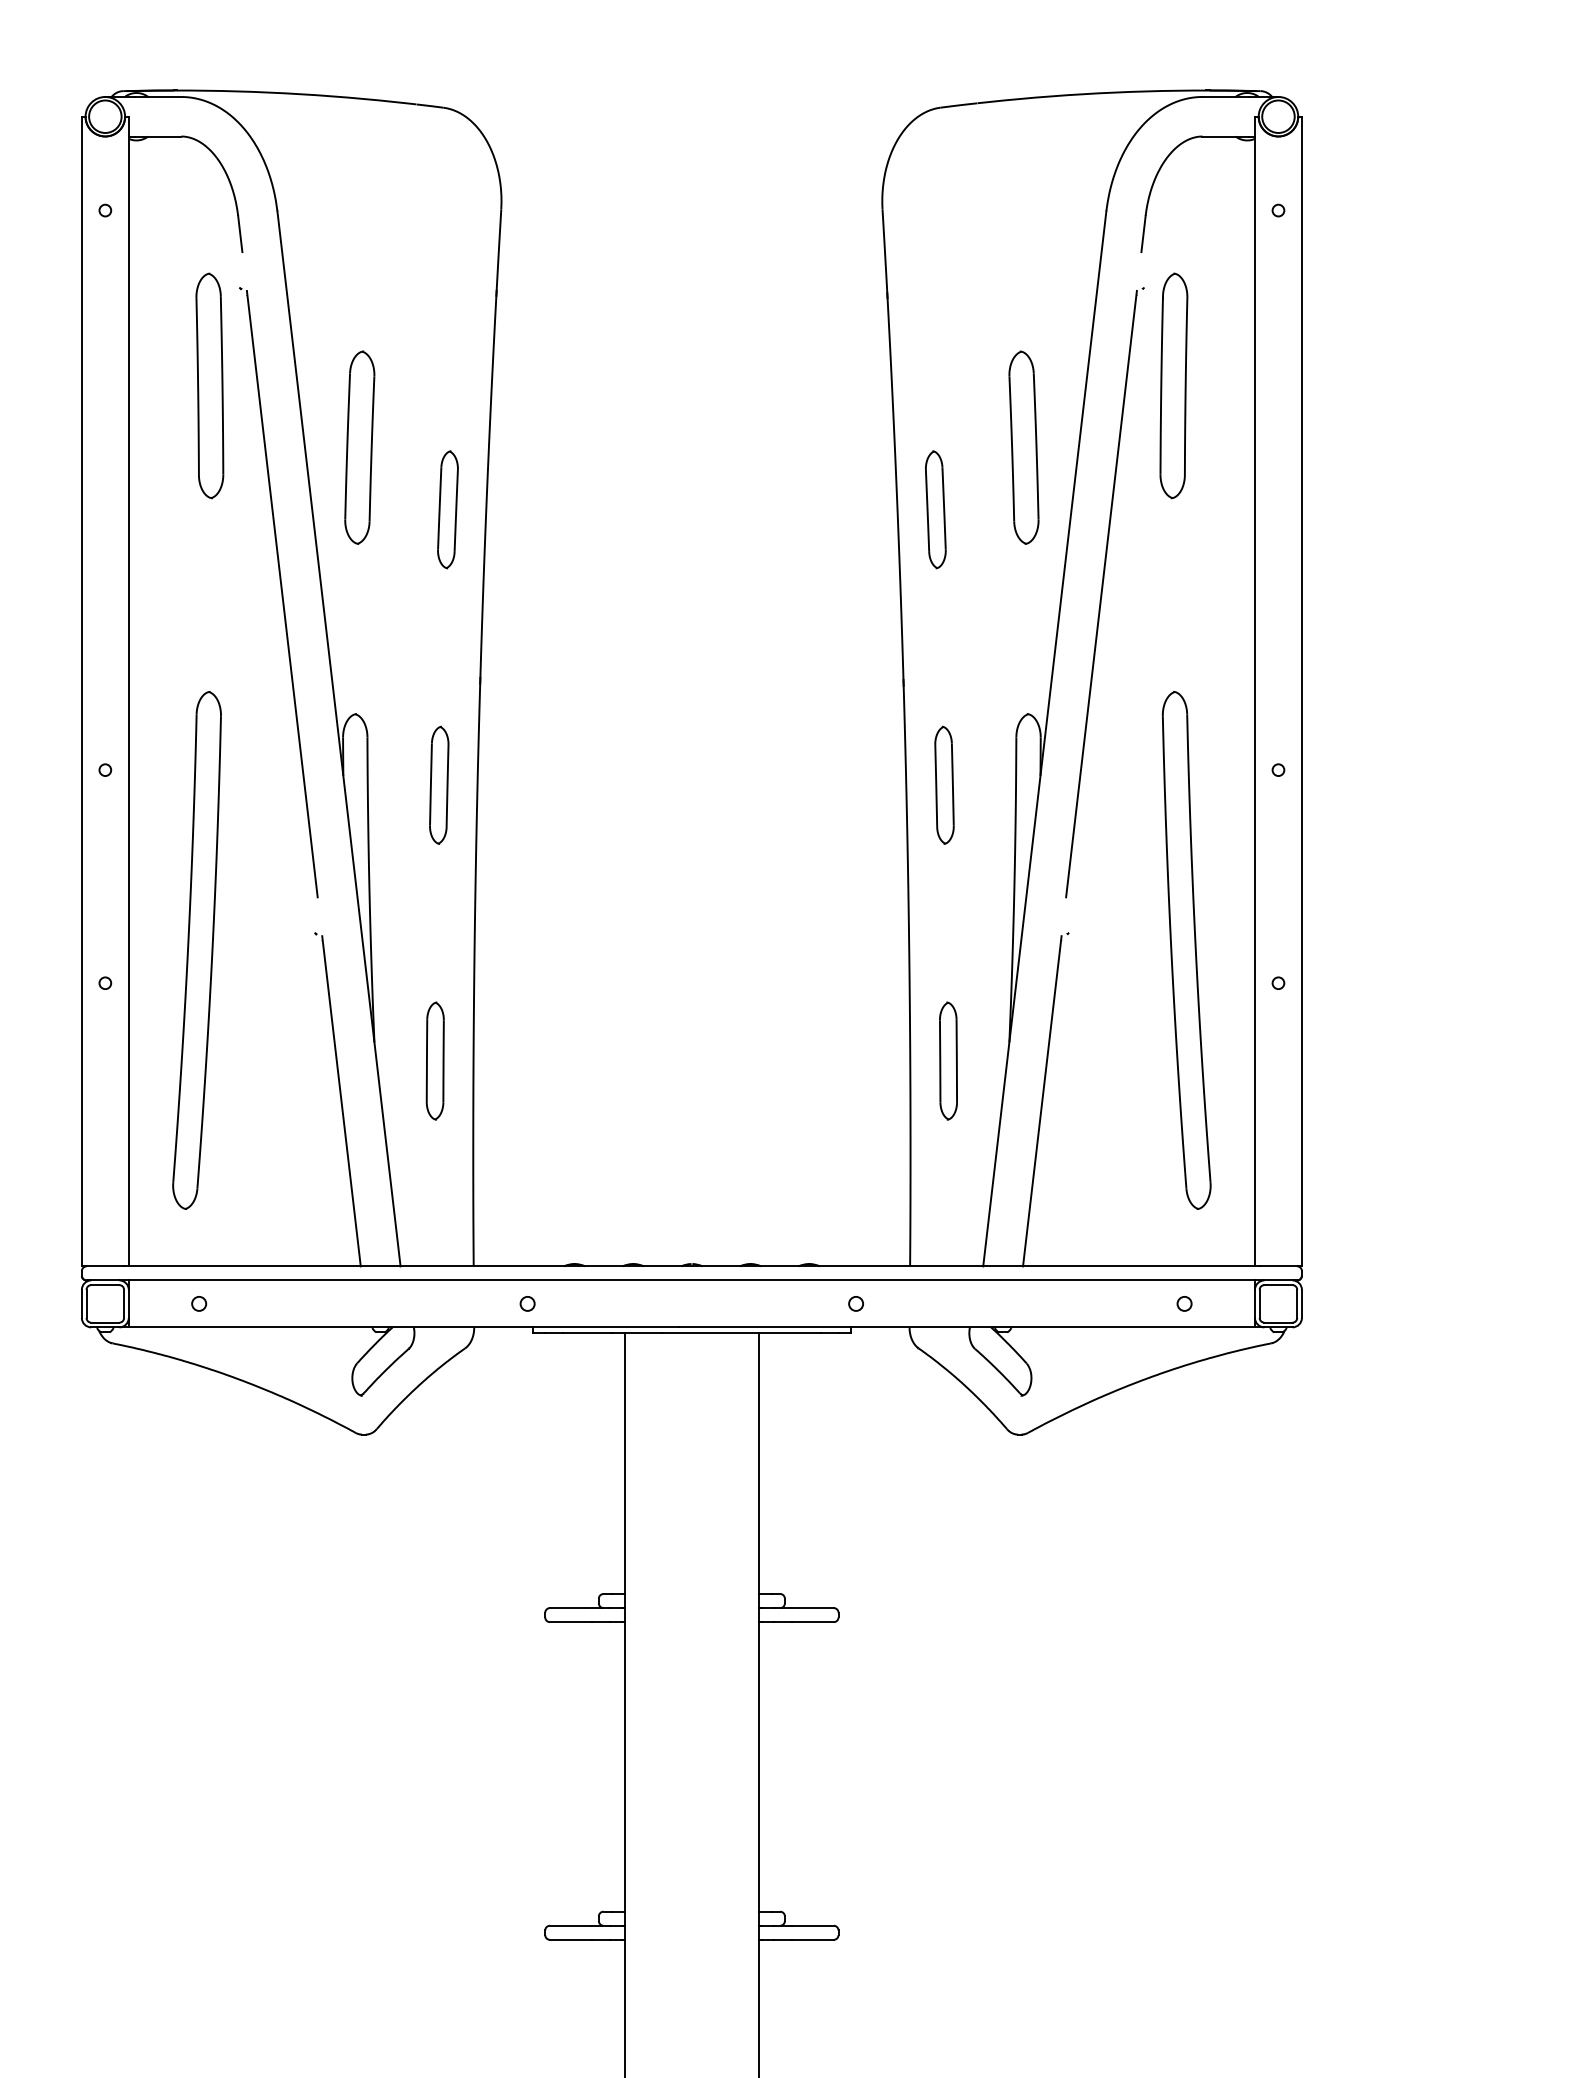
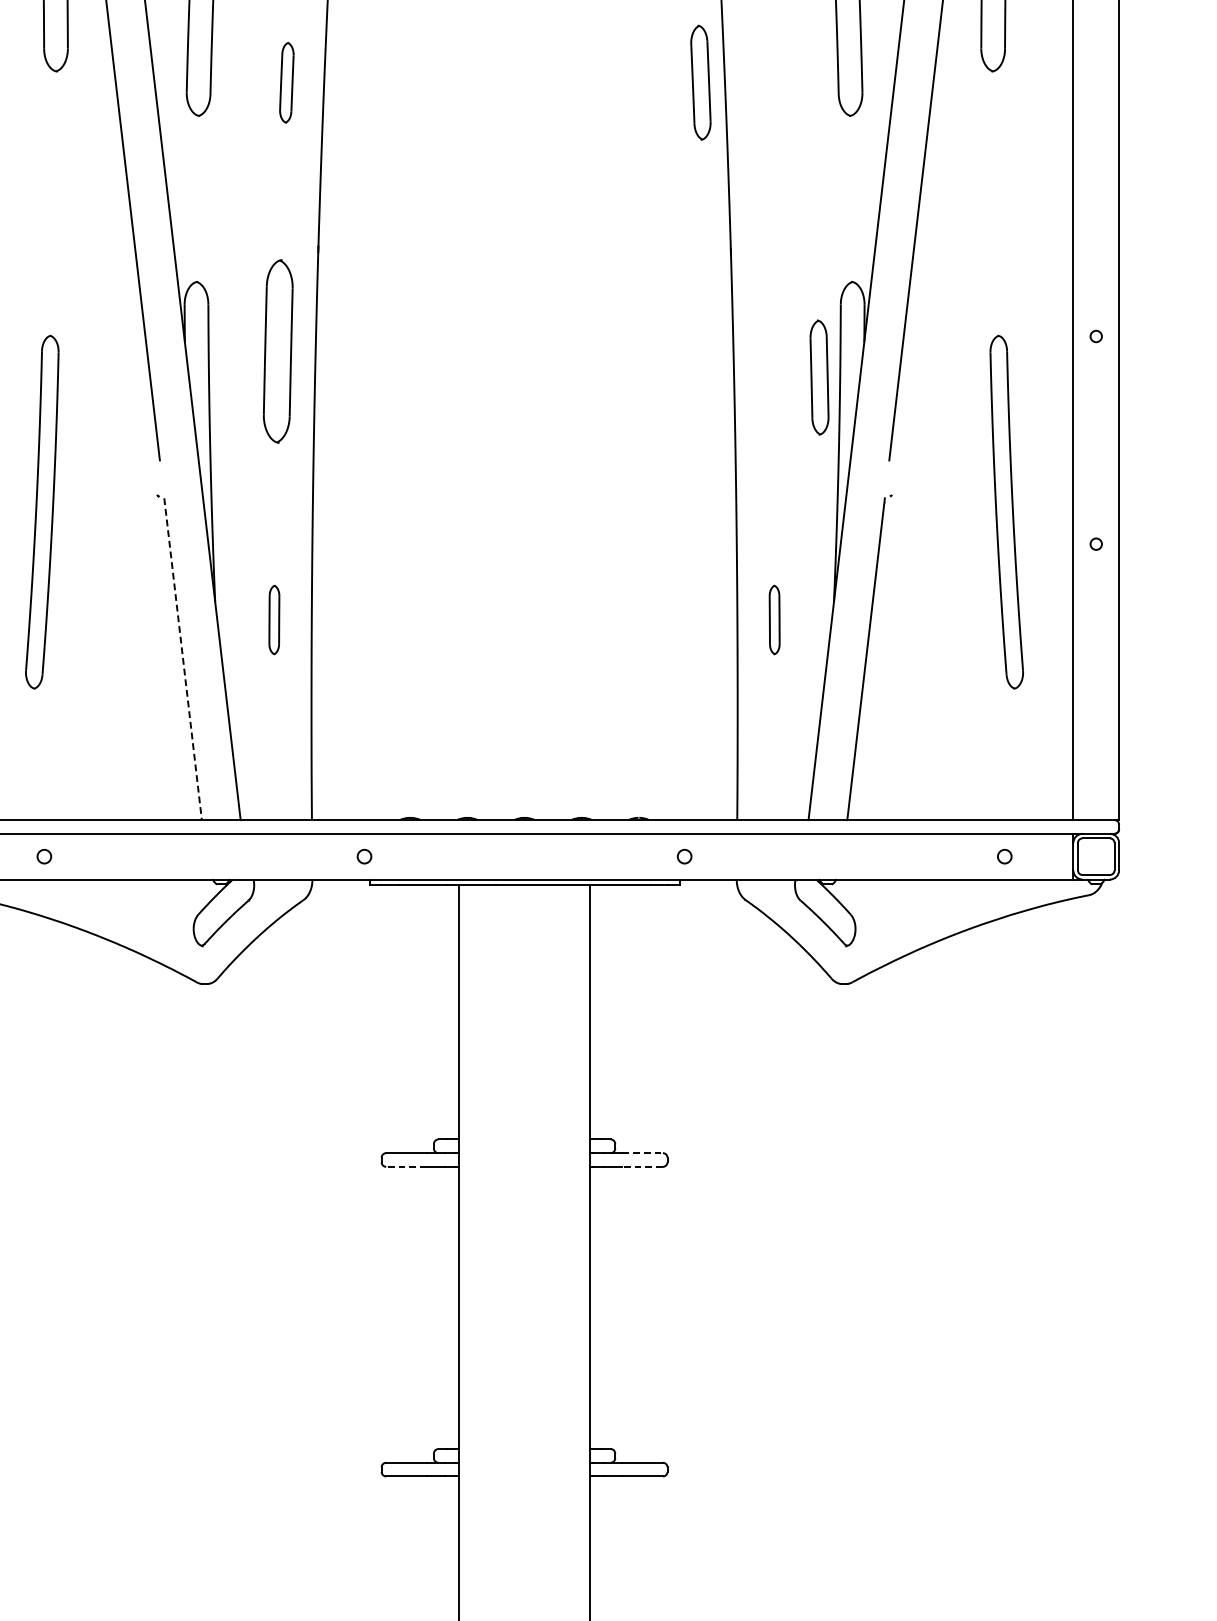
part: (447, 509) -> (286, 82), size x0.7
part: (935, 509) -> (700, 82), moved
part: (439, 784) -> (278, 350), size x1.6
part: (944, 784) -> (819, 376), moved
part: (196, 950) -> (41, 512), size x0.7
part: (1186, 950) -> (1006, 512), size x0.7
part: (434, 1060) -> (273, 619), size x0.6
part: (948, 1060) -> (774, 619), size x0.6
line: (341, 1101) -> (183, 659), solid -> dashed
line: (813, 1608) -> (643, 1153), solid -> dashed
line: (570, 1622) -> (406, 1167), solid -> dashed
line: (813, 1622) -> (643, 1167), solid -> dashed

